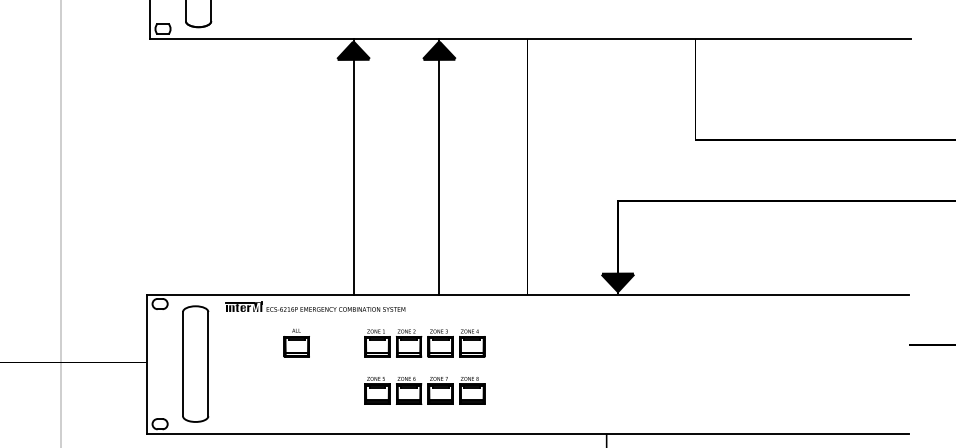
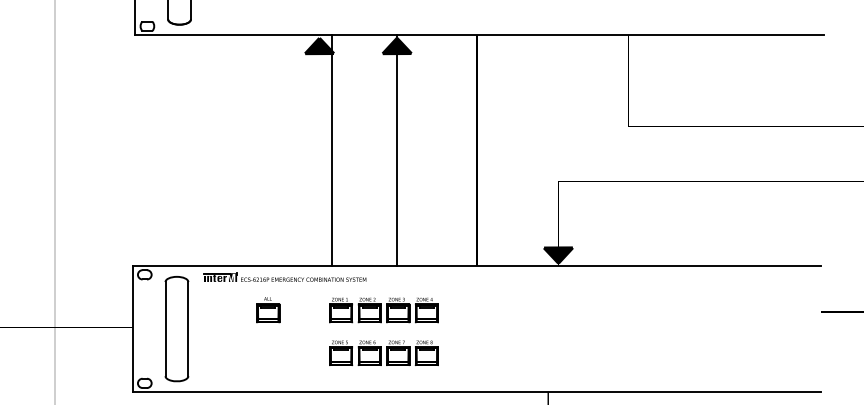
line: (353, 166) -> (332, 150), moved

